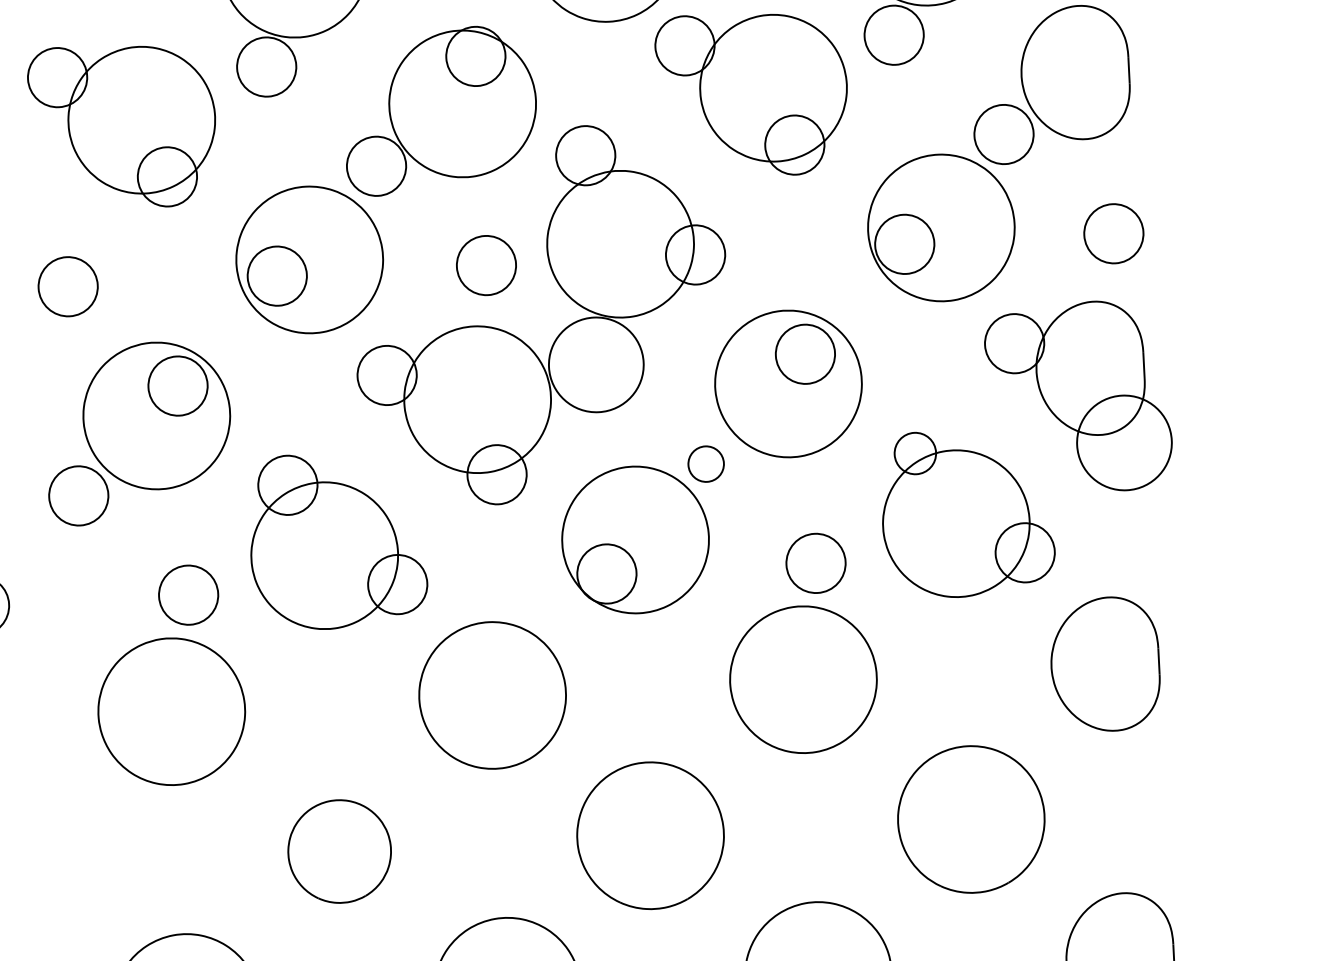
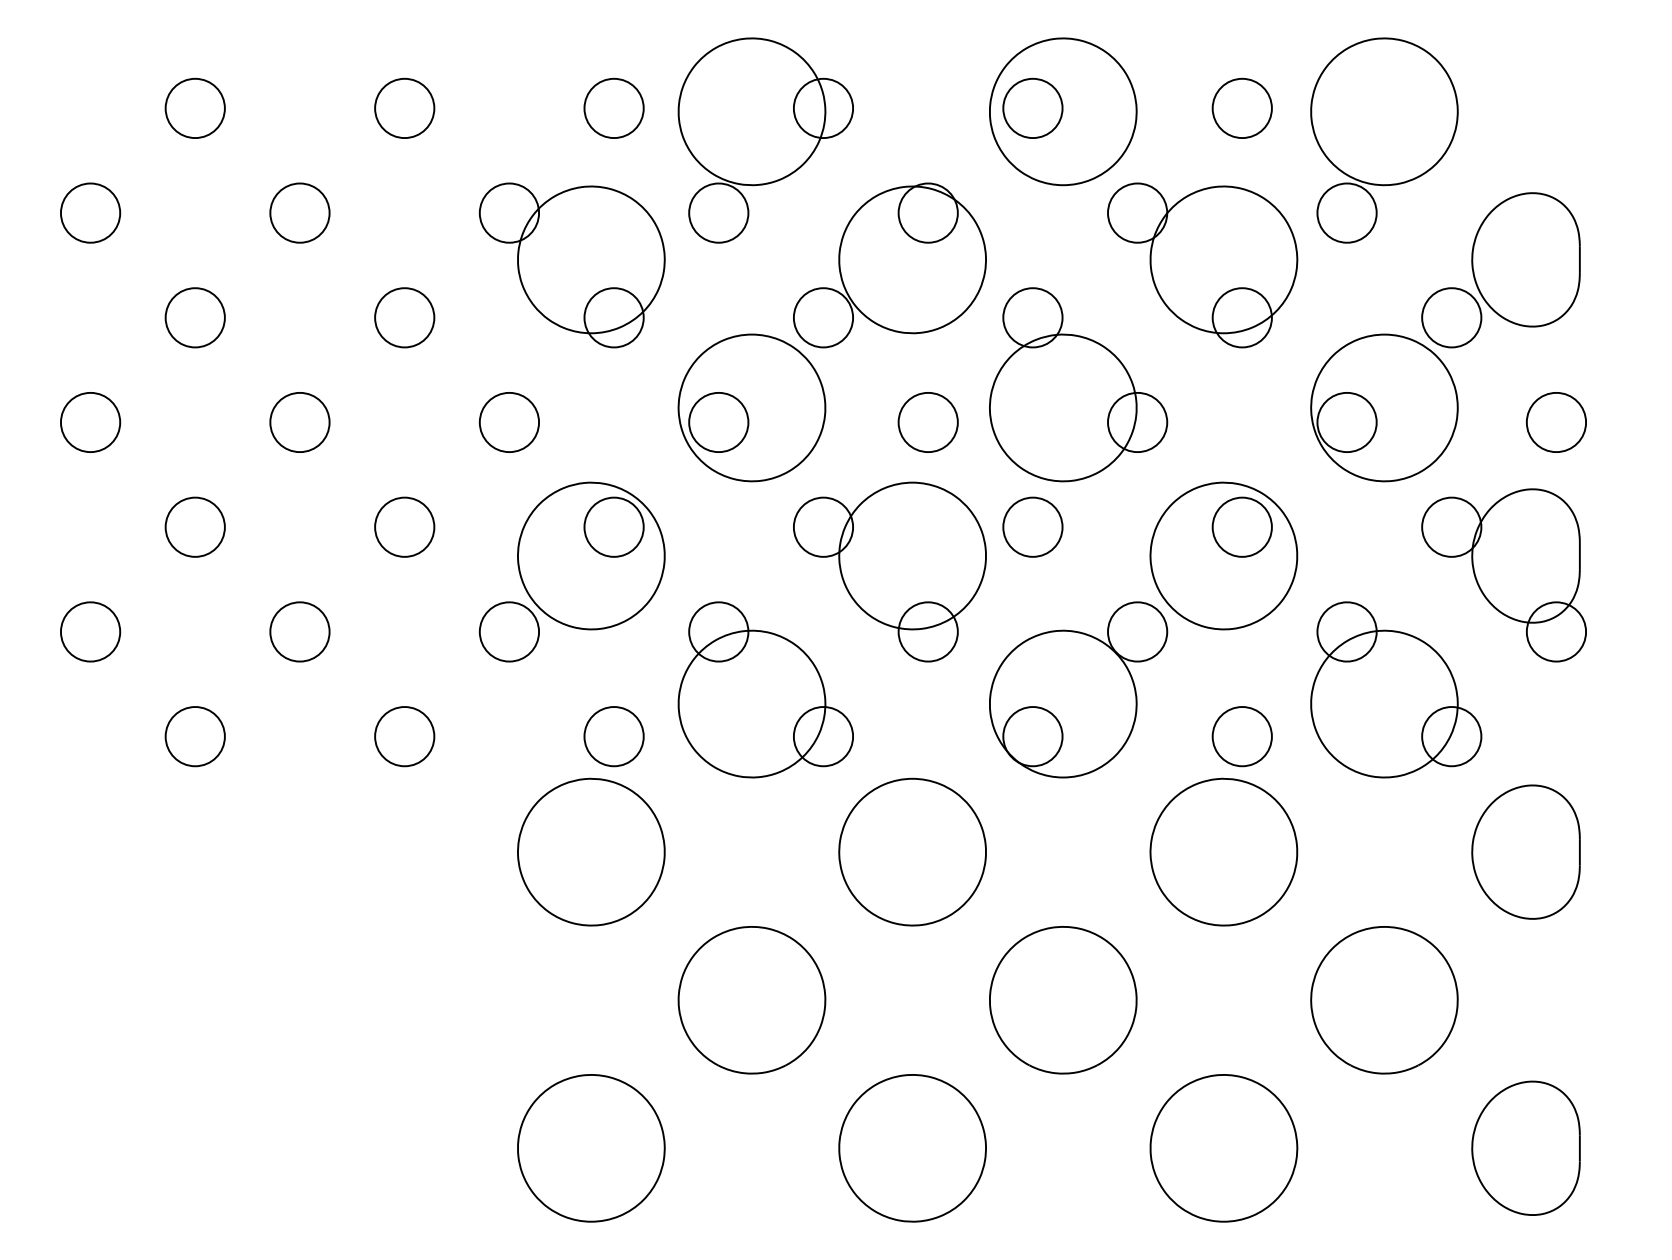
circle: (595, 364) -> (1032, 526), size x0.62
circle: (1124, 442) -> (1556, 631), size x0.62
circle: (914, 453) -> (1346, 631), size x1.43
circle: (706, 463) -> (1137, 631), size x1.67
part: (339, 851) -> (751, 1000), size x1.43

